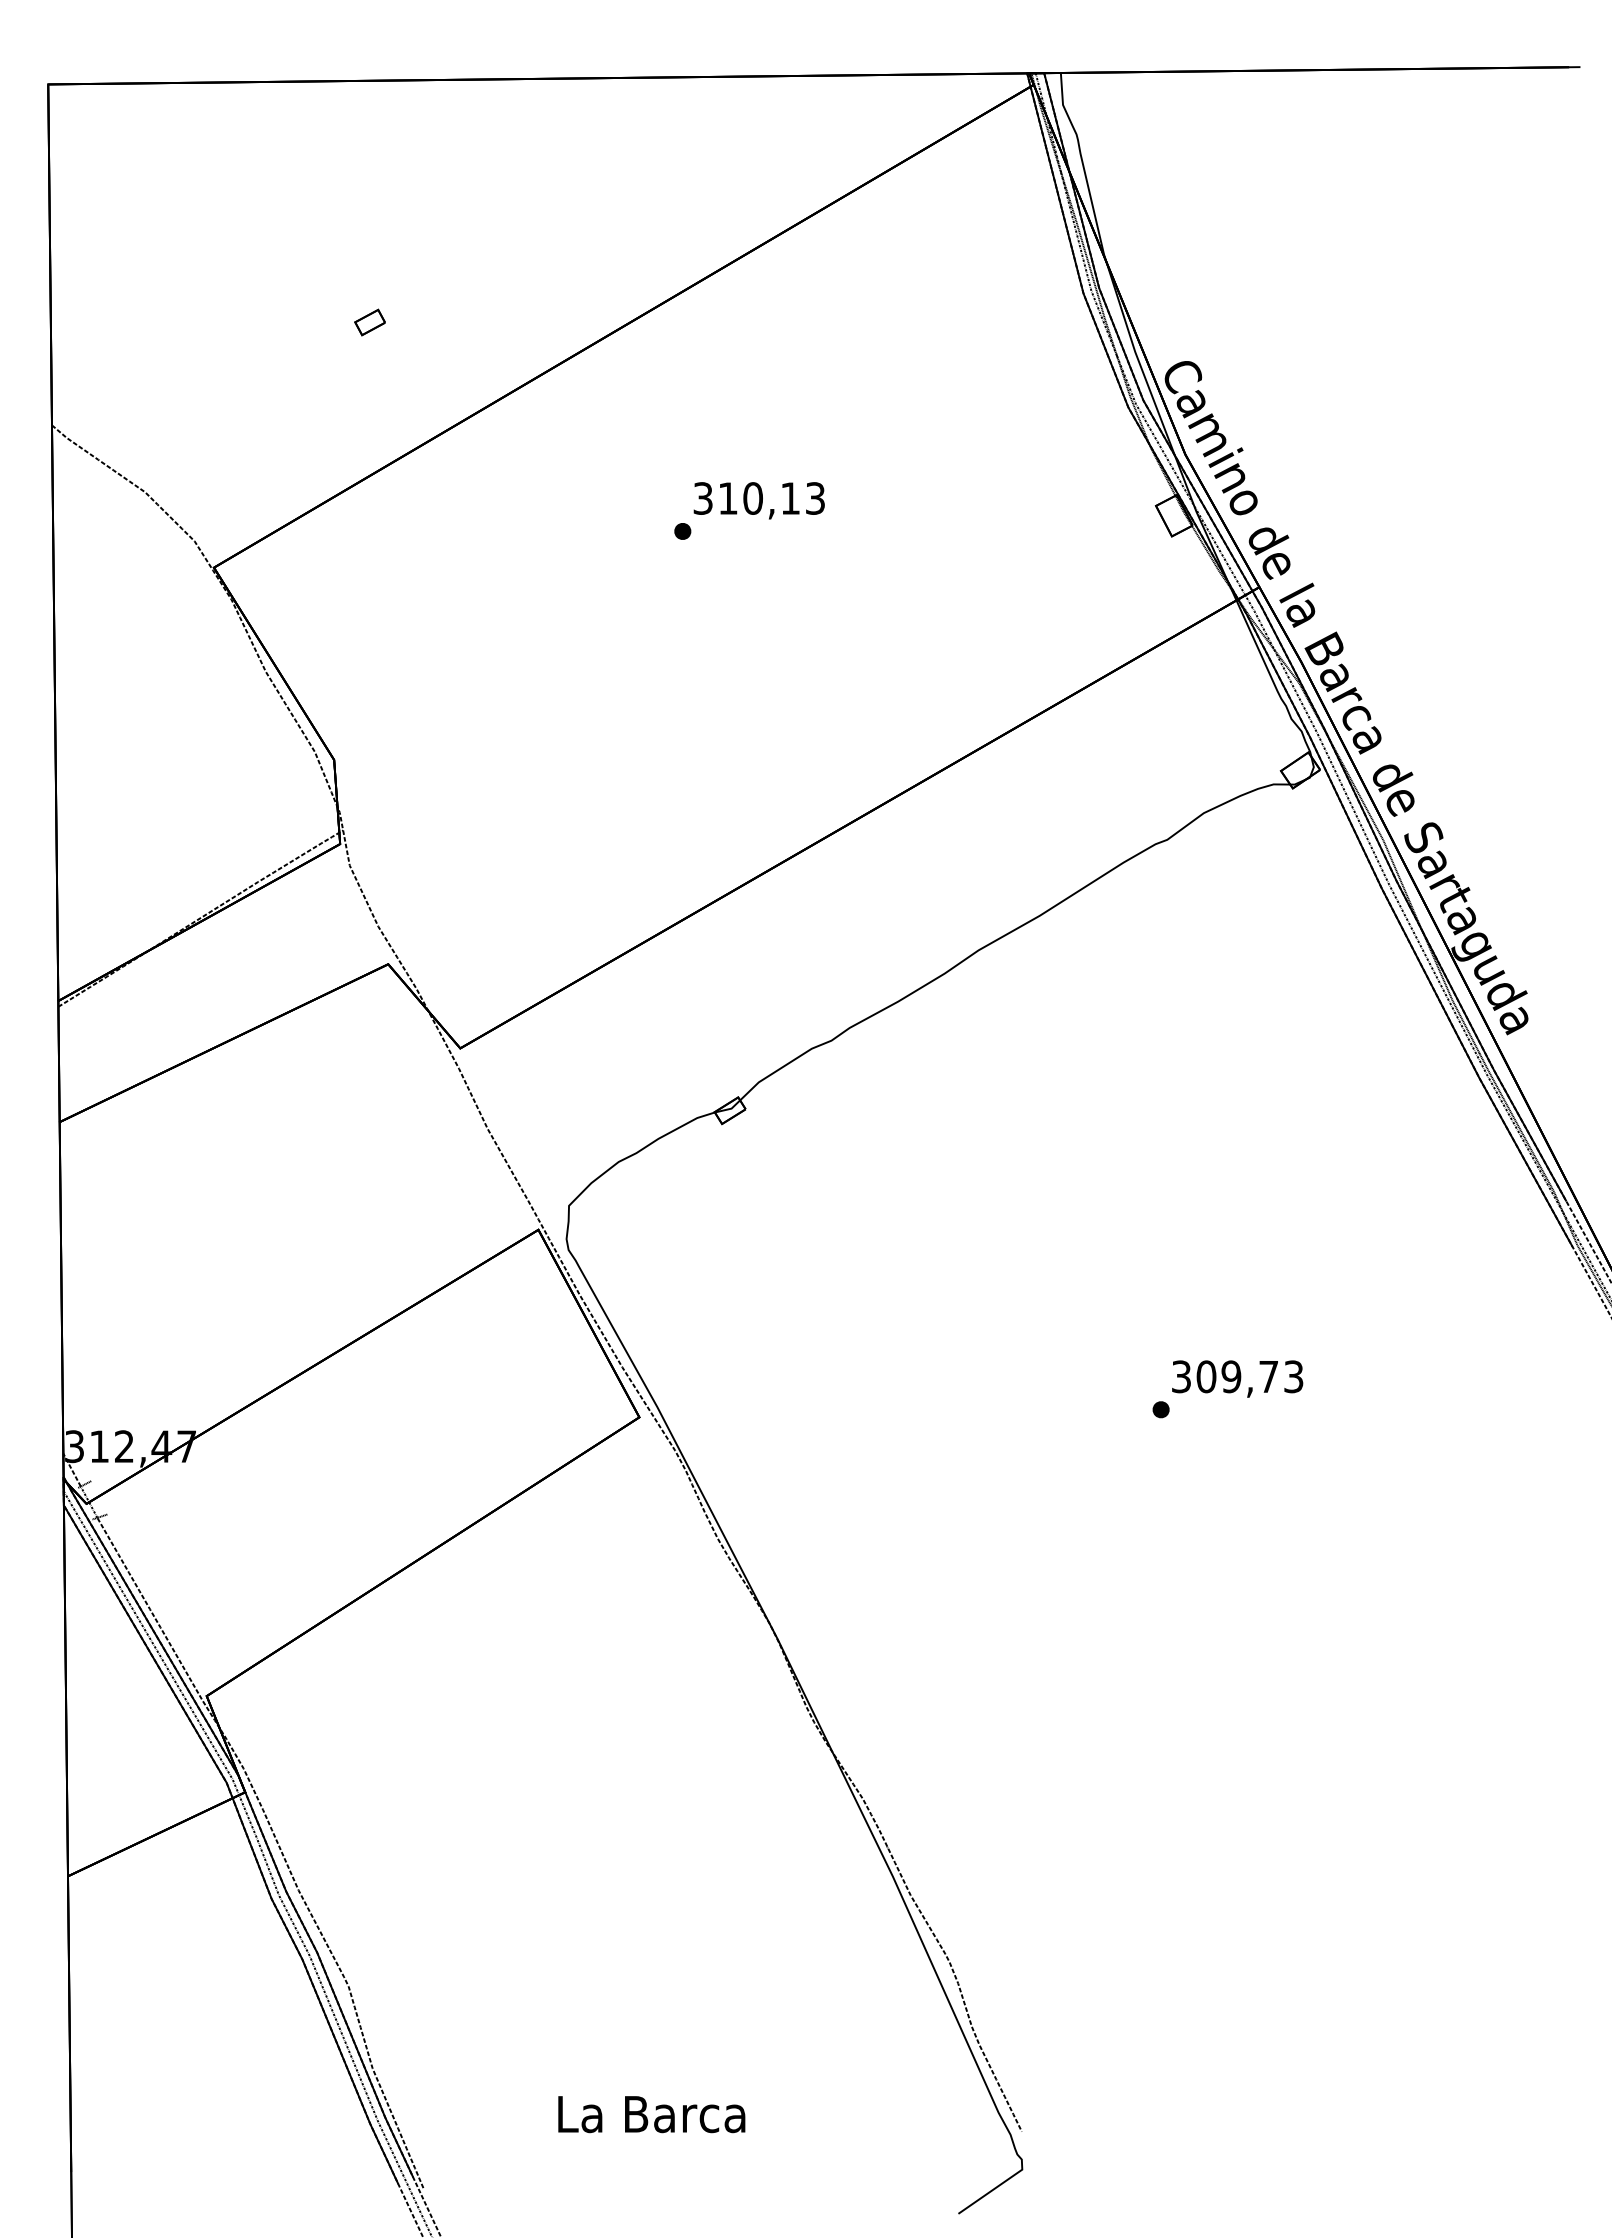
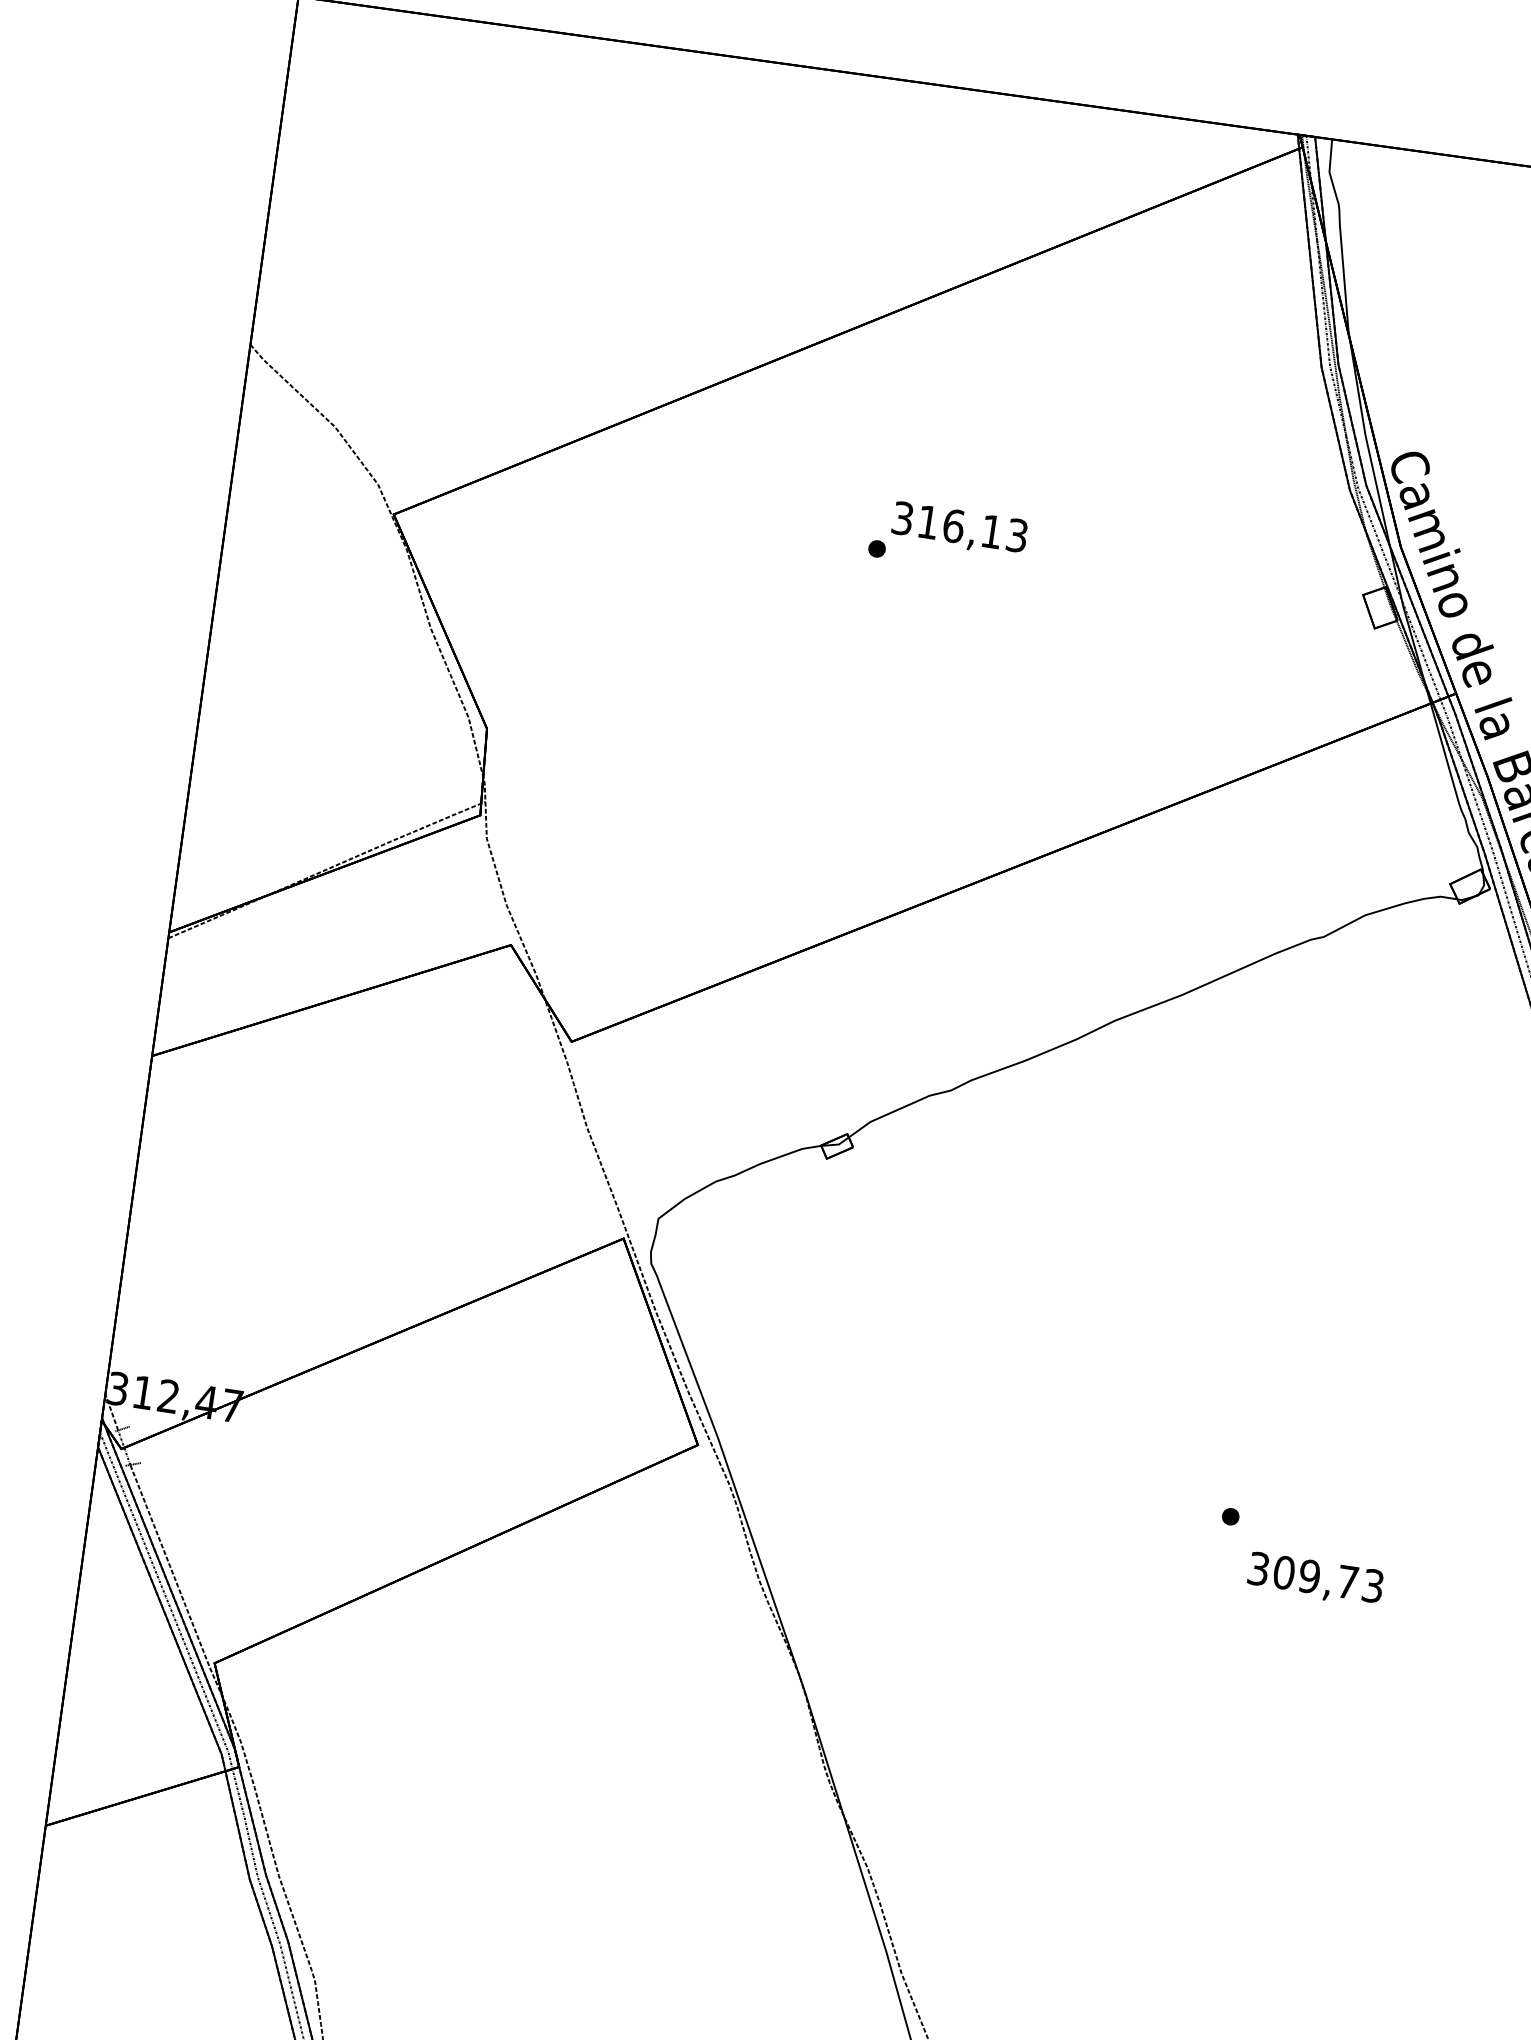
part: (369, 322) -> (589, 288), removed
text: (753, 498) -> (954, 526), 310,13 -> 316,13
text: (1237, 1378) -> (1315, 1579), moved

